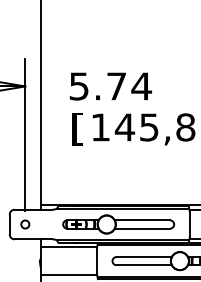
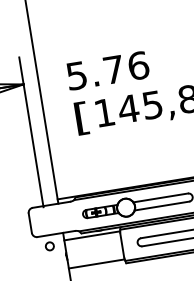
text: (141, 86) -> (138, 65), 5.74 -> 5.76
circle: (25, 224) -> (50, 246), moved

